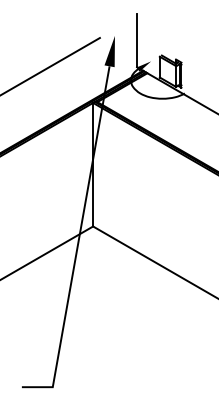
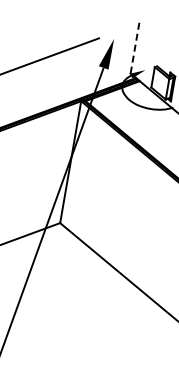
line: (137, 40) -> (135, 47), solid -> dashed

